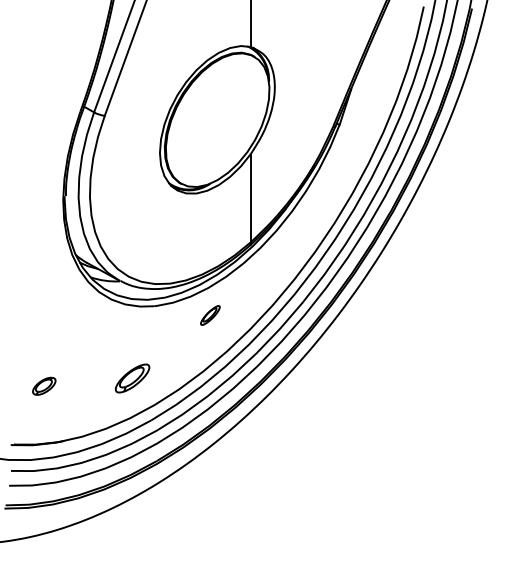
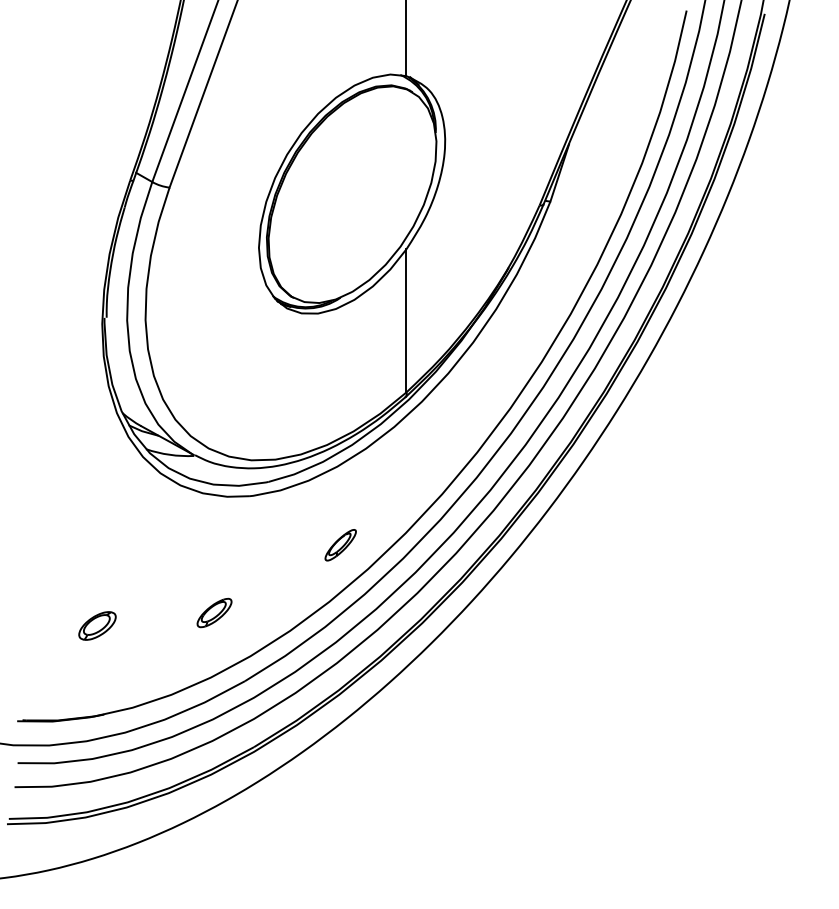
part: (210, 315) -> (340, 545), moved
part: (132, 377) -> (214, 611), size x0.62
part: (44, 385) -> (97, 624), moved

